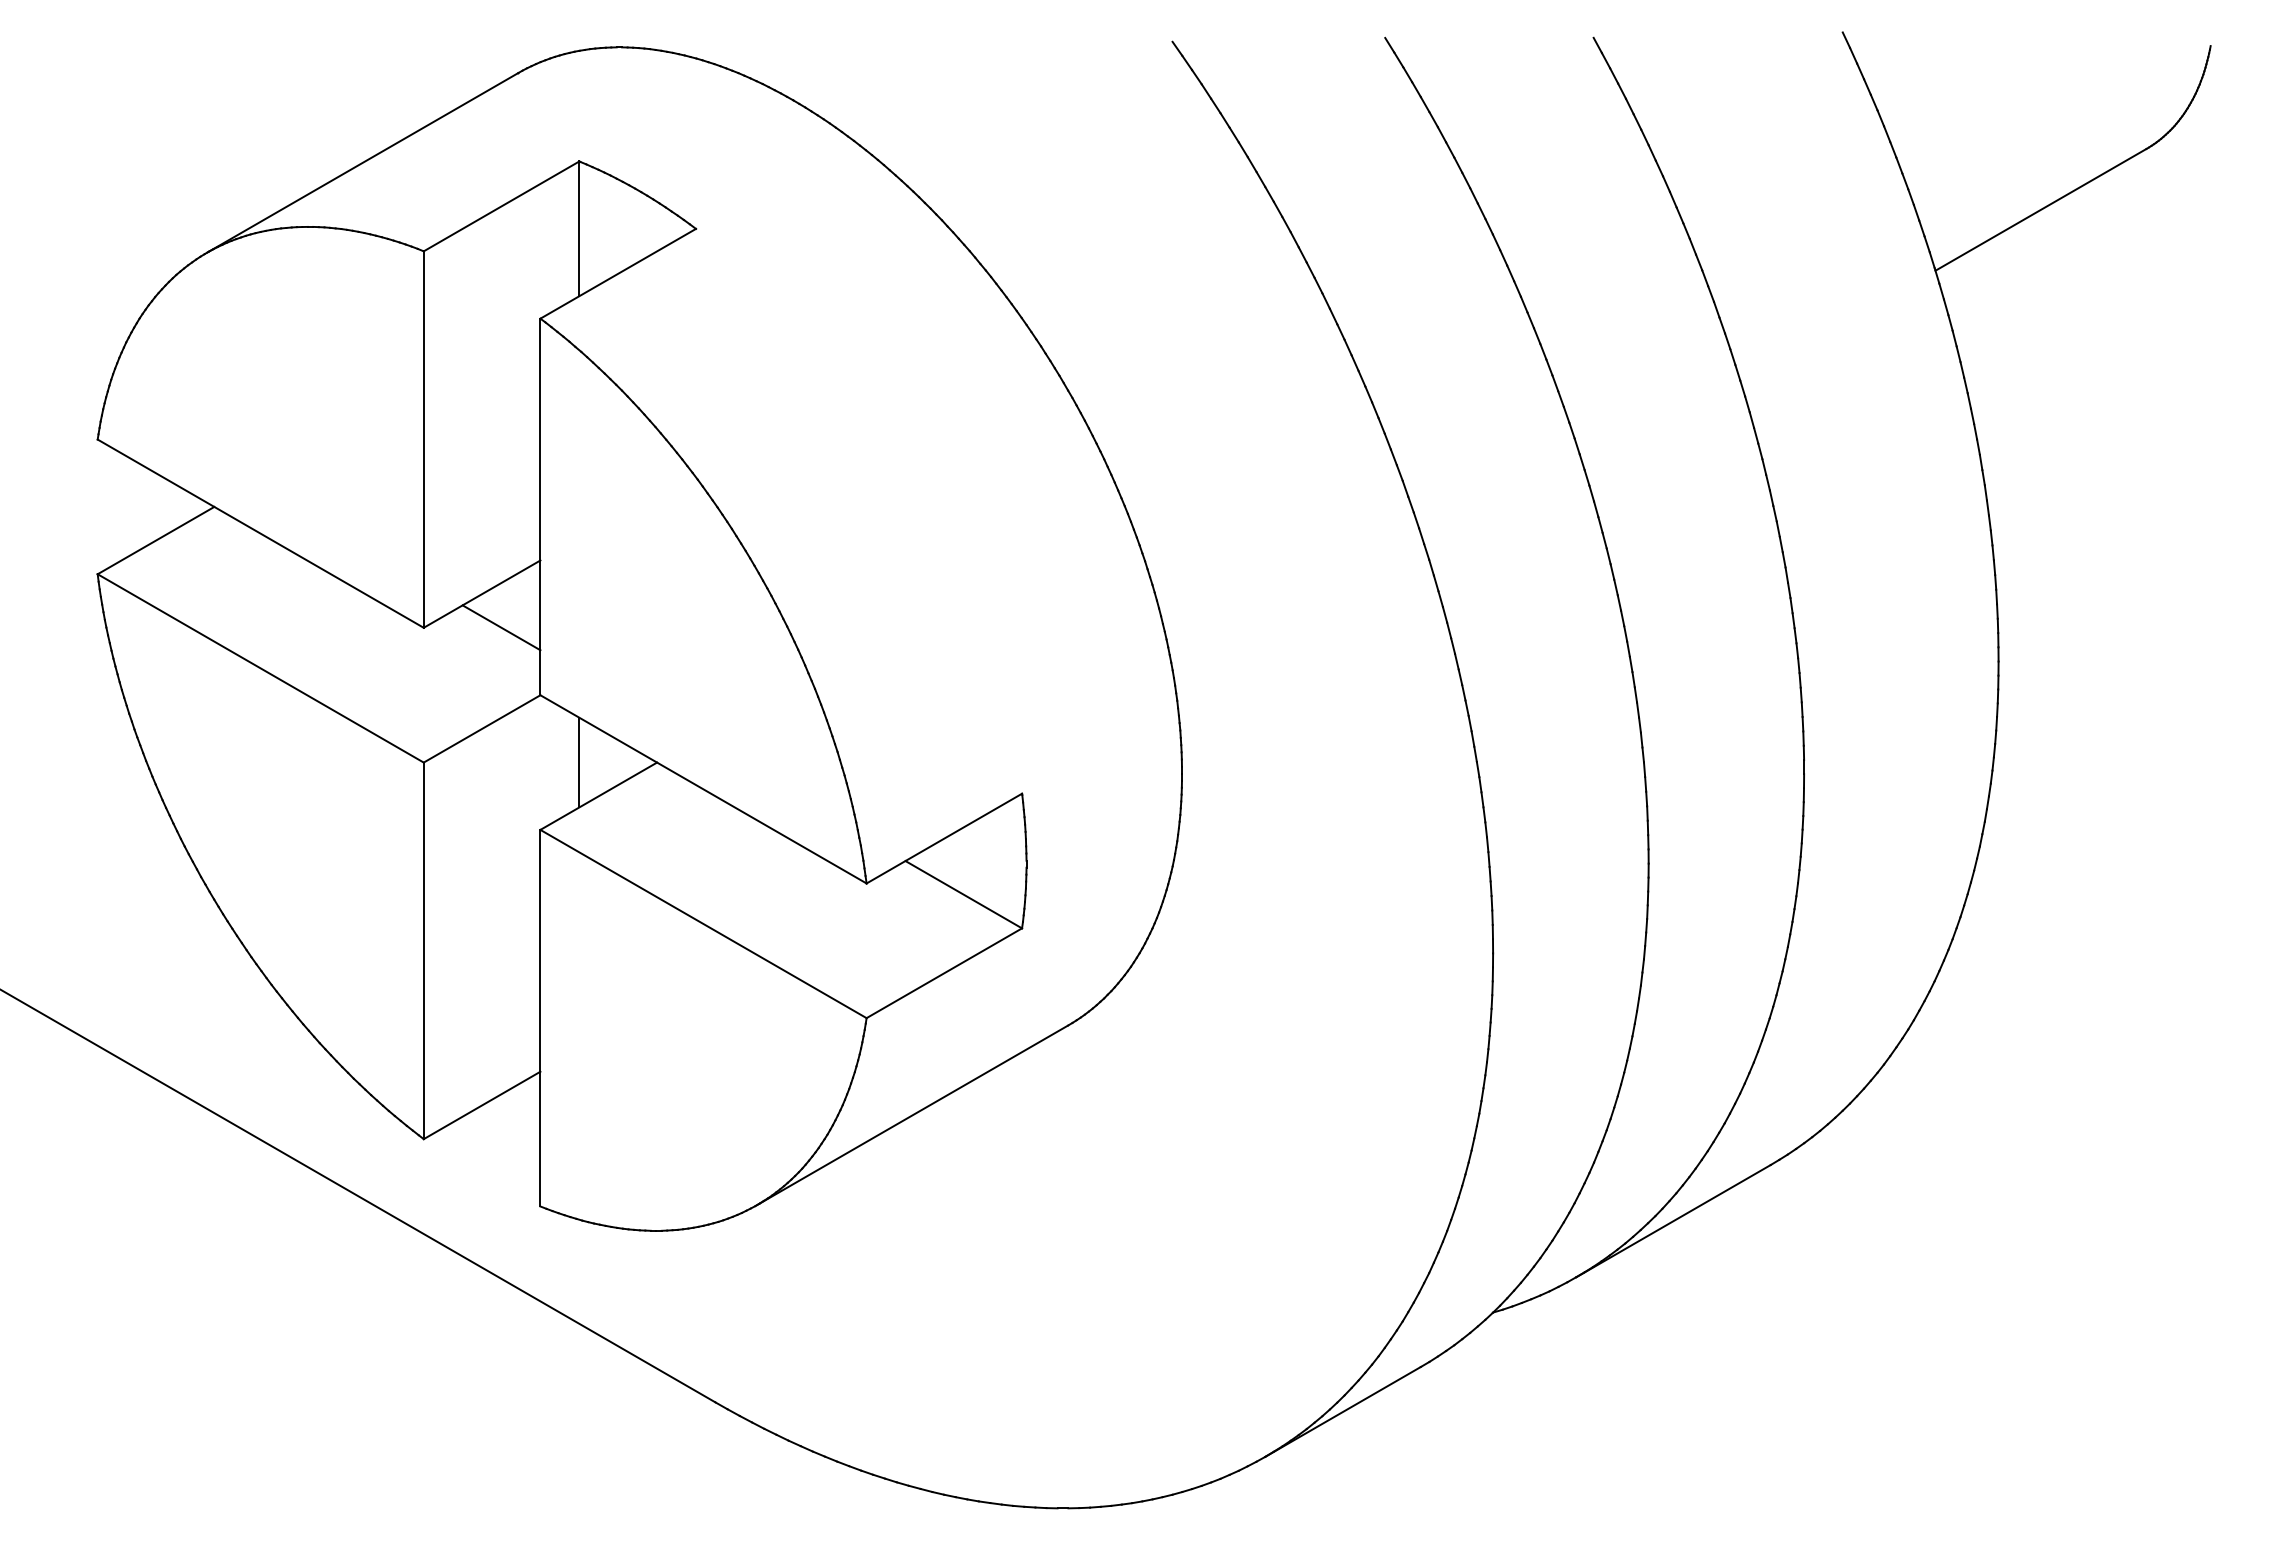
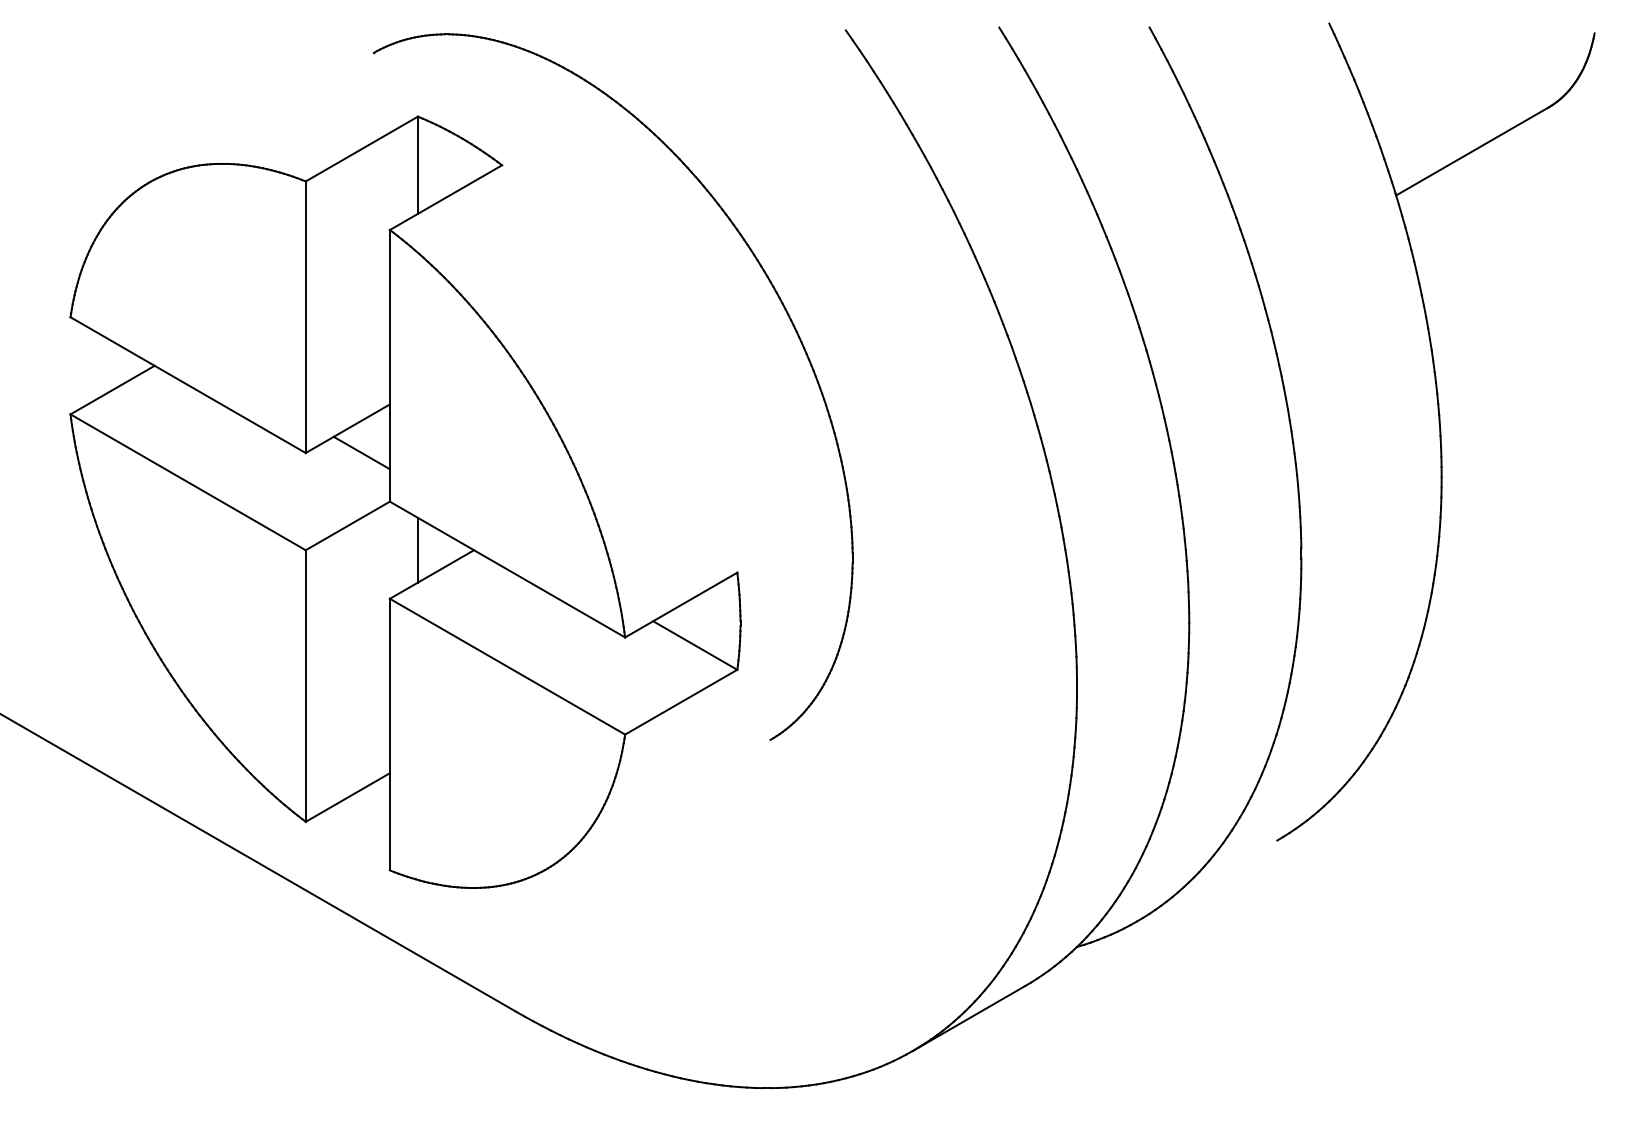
line: (362, 162) -> (261, 117), removed
line: (912, 1115) -> (658, 804), removed
line: (1673, 1221) -> (1207, 881), removed

